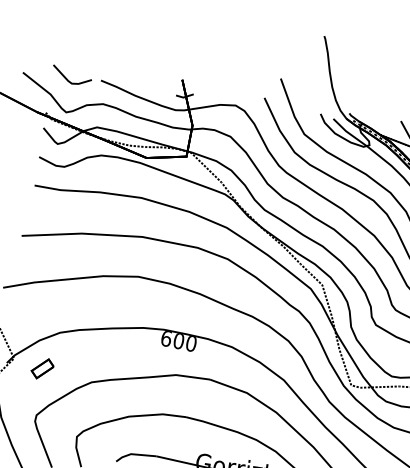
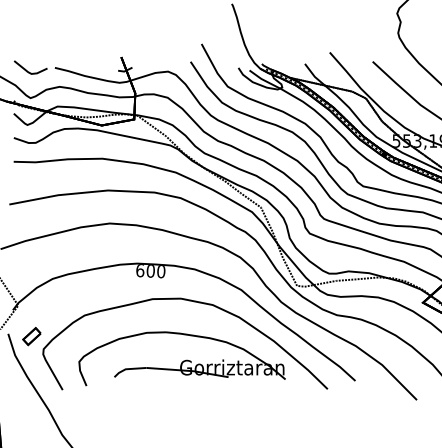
part: (42, 368) -> (31, 336), moved

